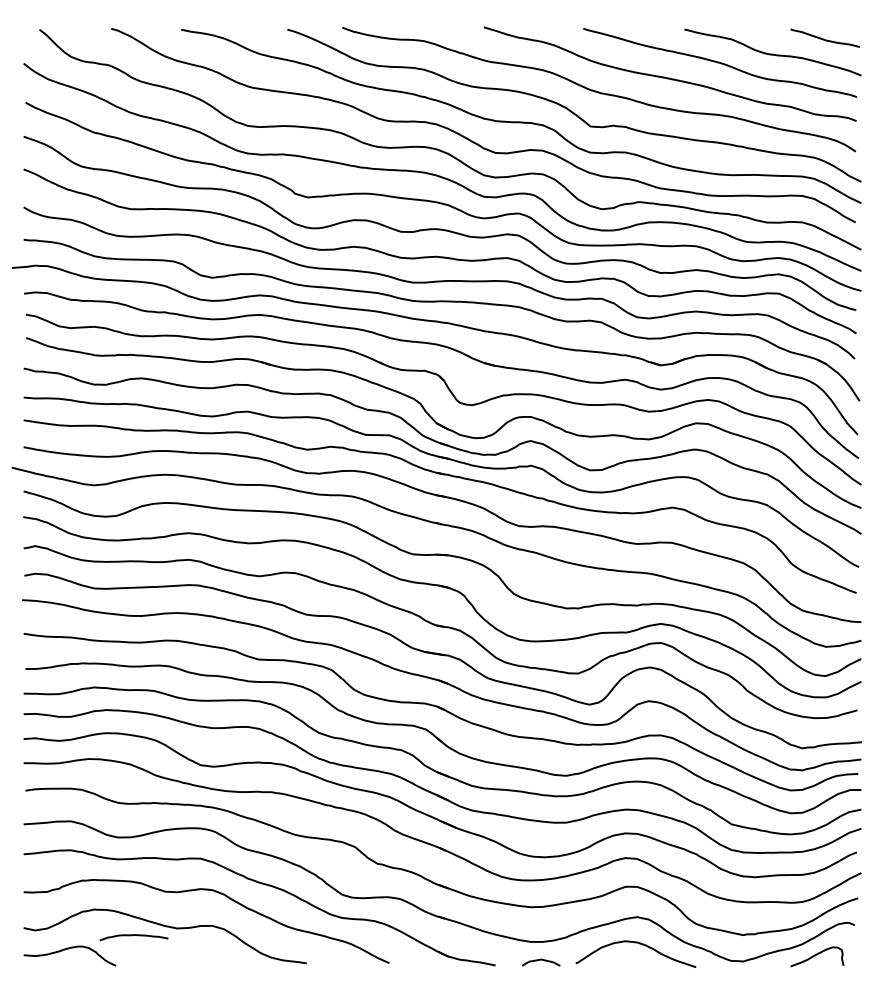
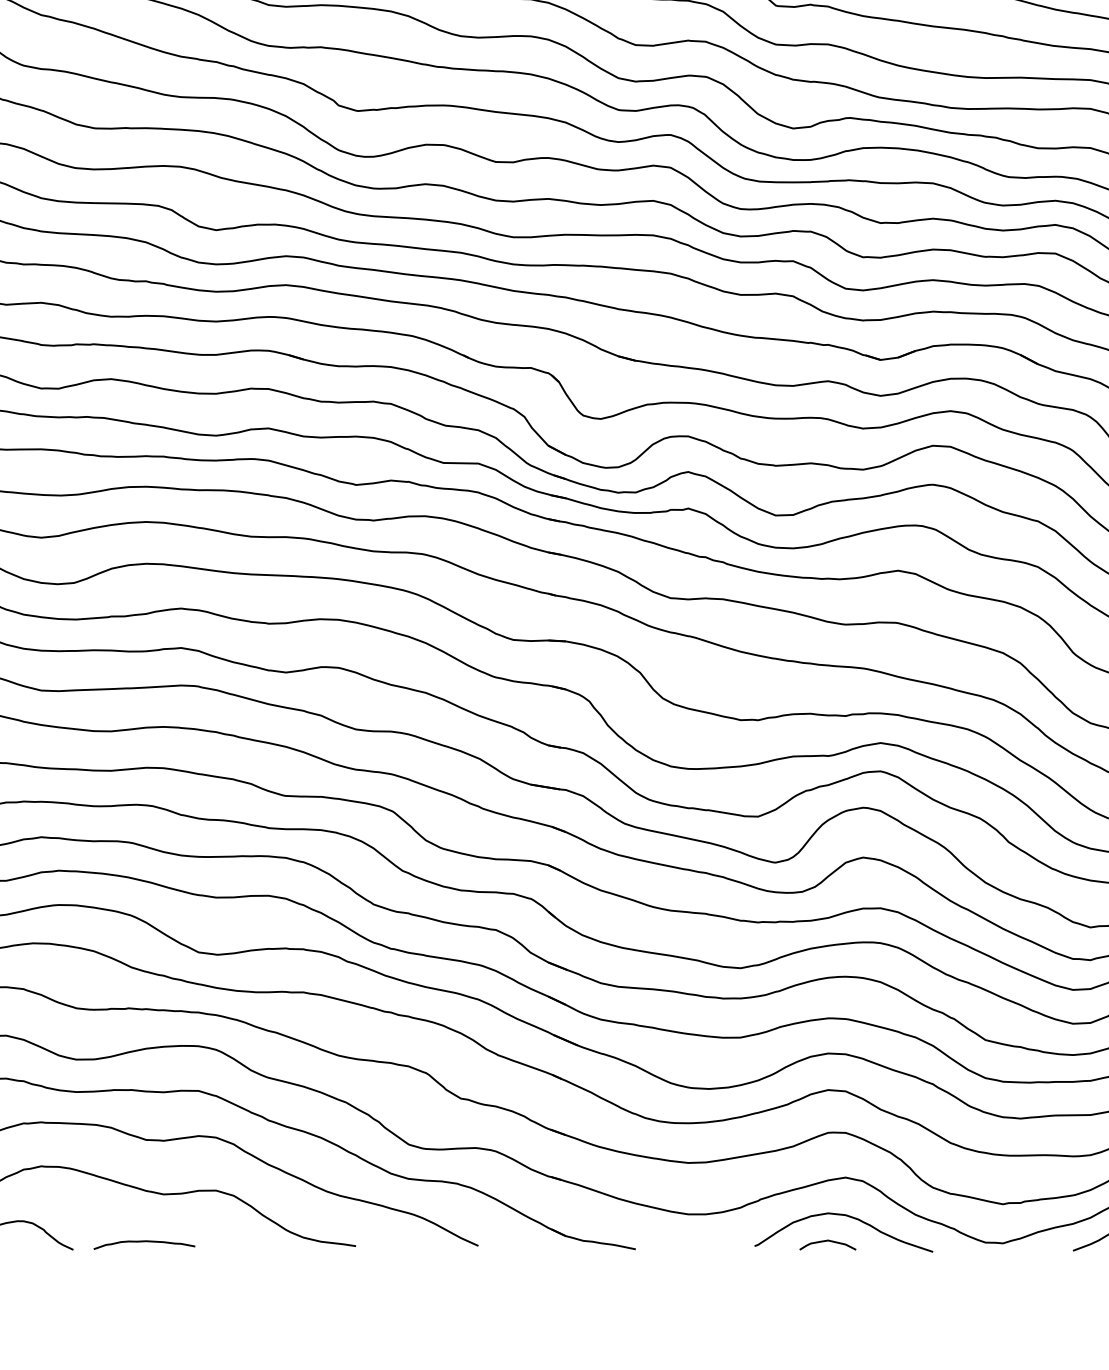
curve: (132, 936) -> (142, 1243), moved
curve: (541, 960) -> (828, 1241), moved

